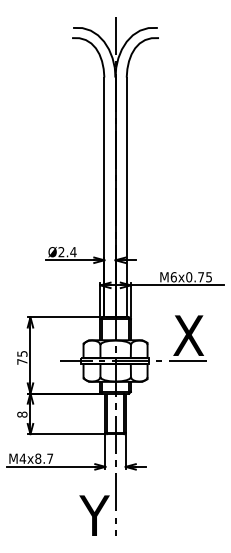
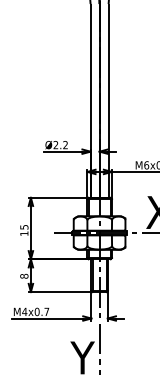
text: (73, 252) -> (65, 145), Ø2.4 -> Ø2.2
text: (22, 361) -> (24, 233), 75 -> 15
text: (38, 458) -> (37, 311), M4x8.7 -> M4x0.7

